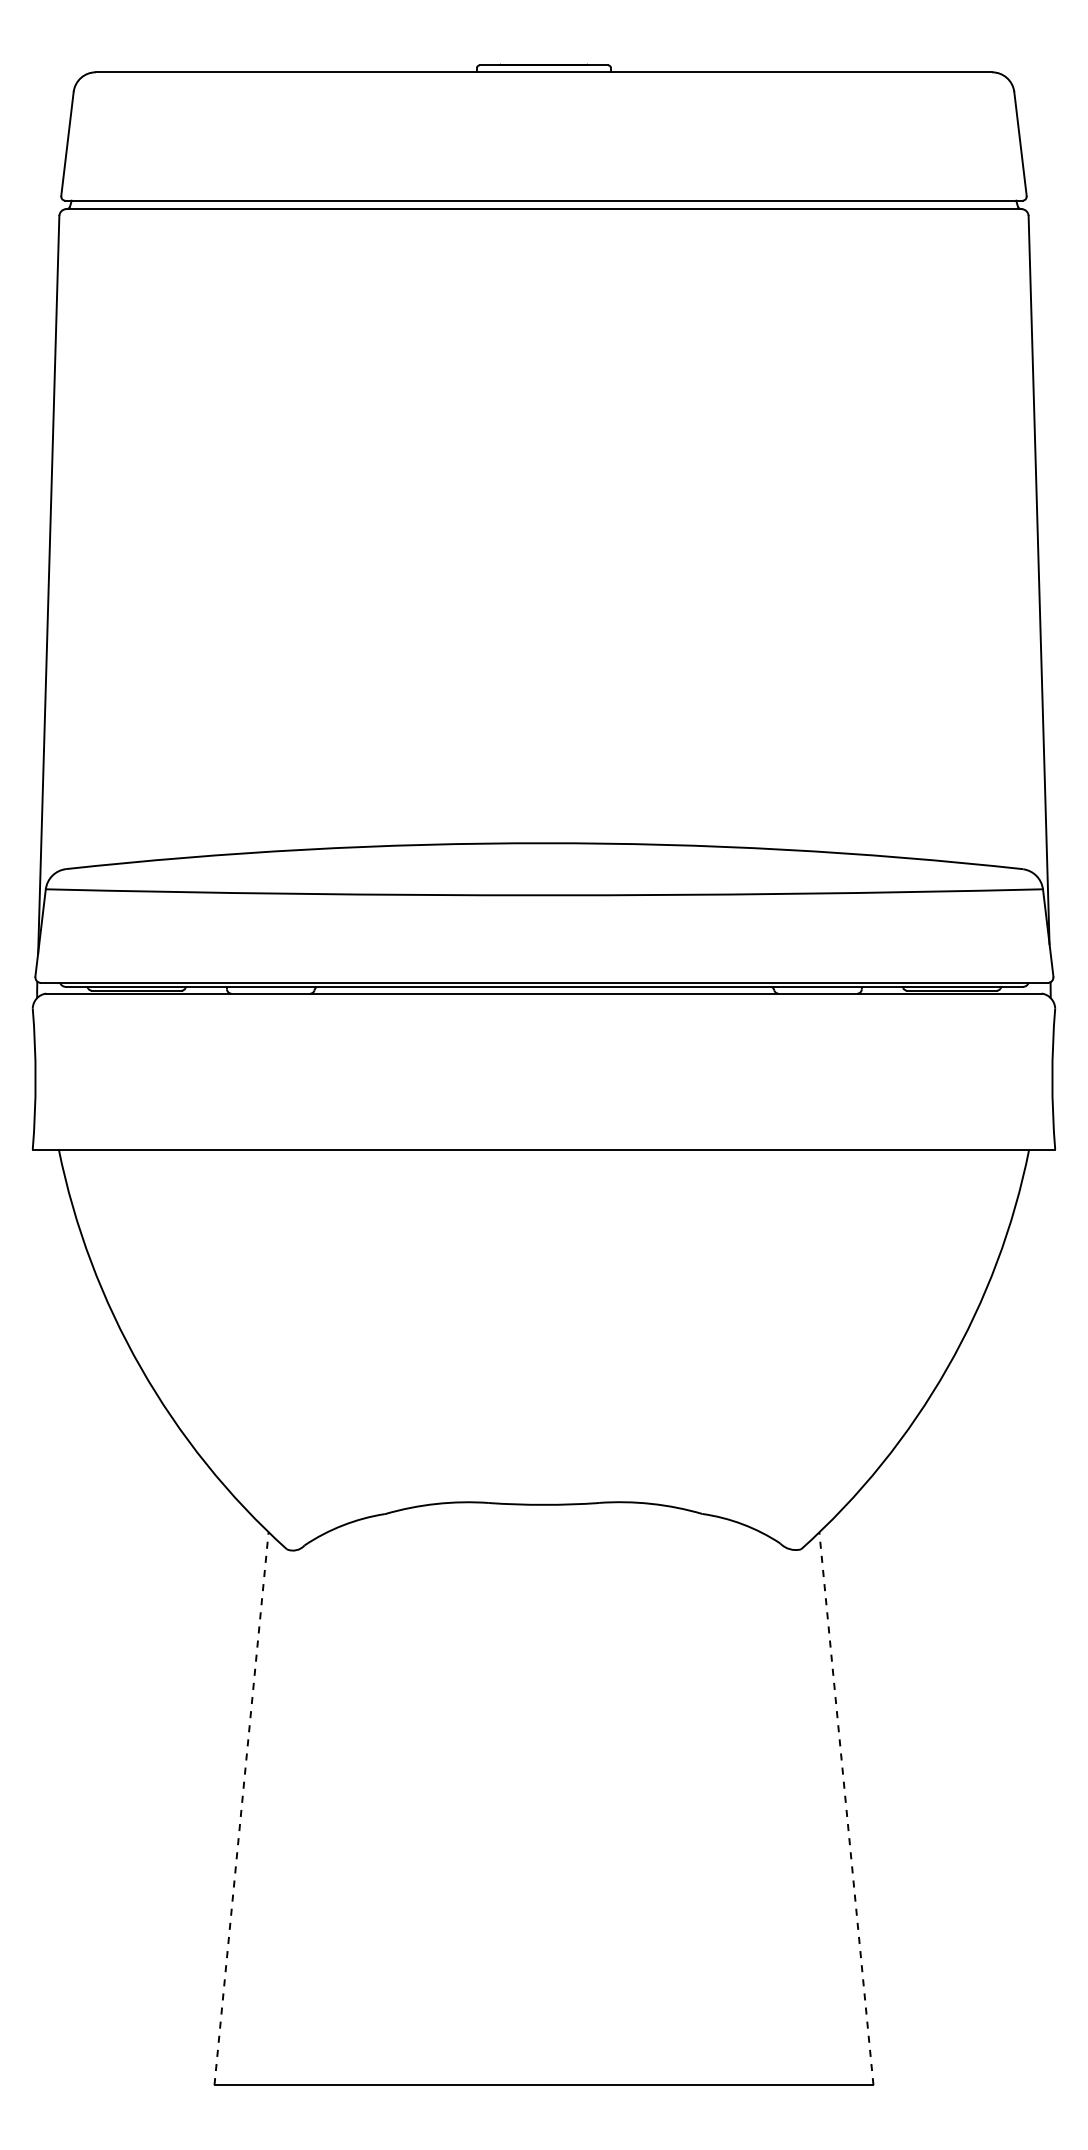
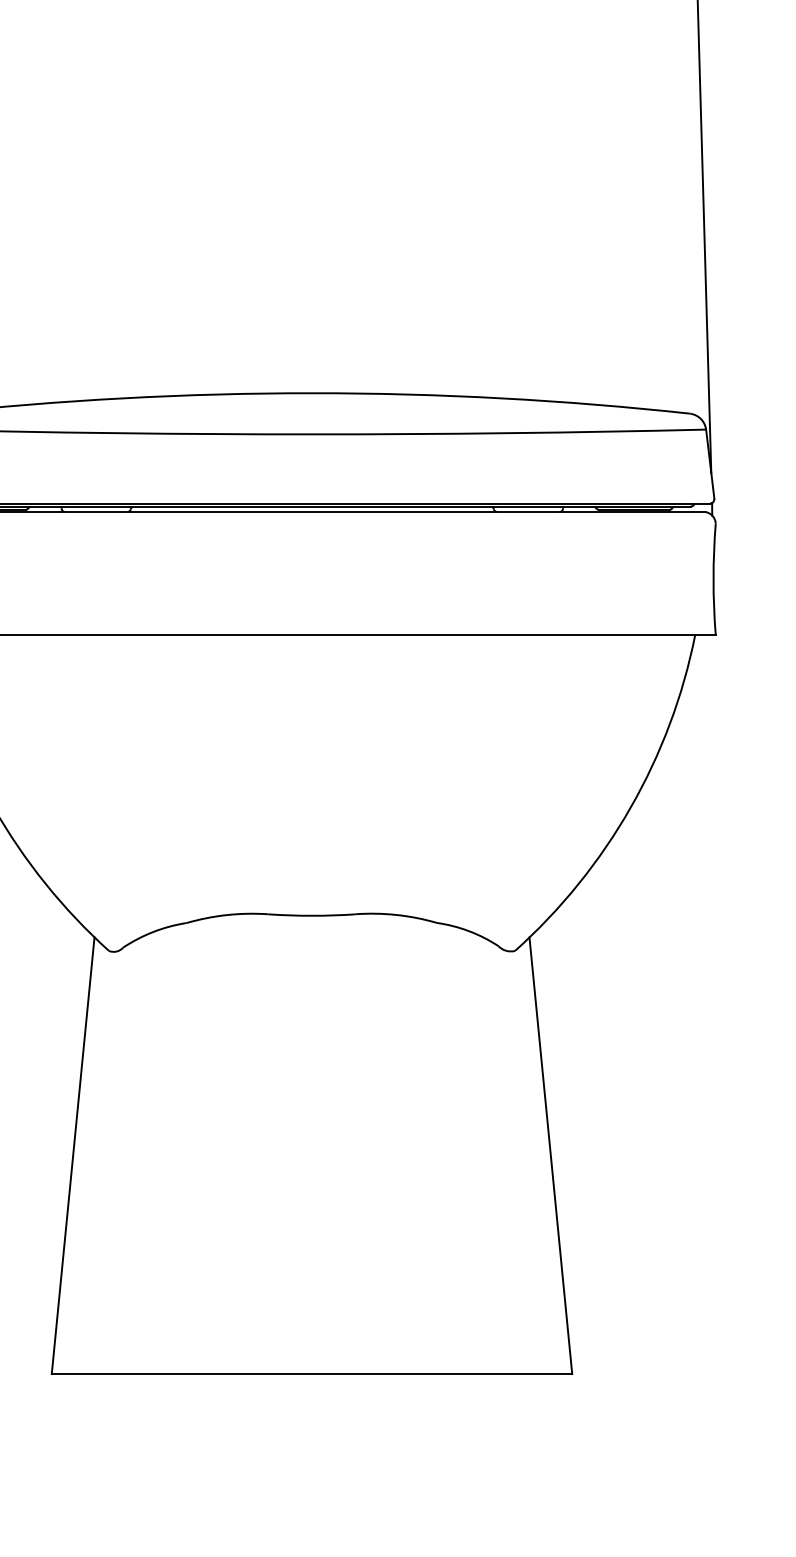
line: (241, 1808) -> (73, 1155), dashed -> solid
line: (846, 1808) -> (550, 1155), dashed -> solid

